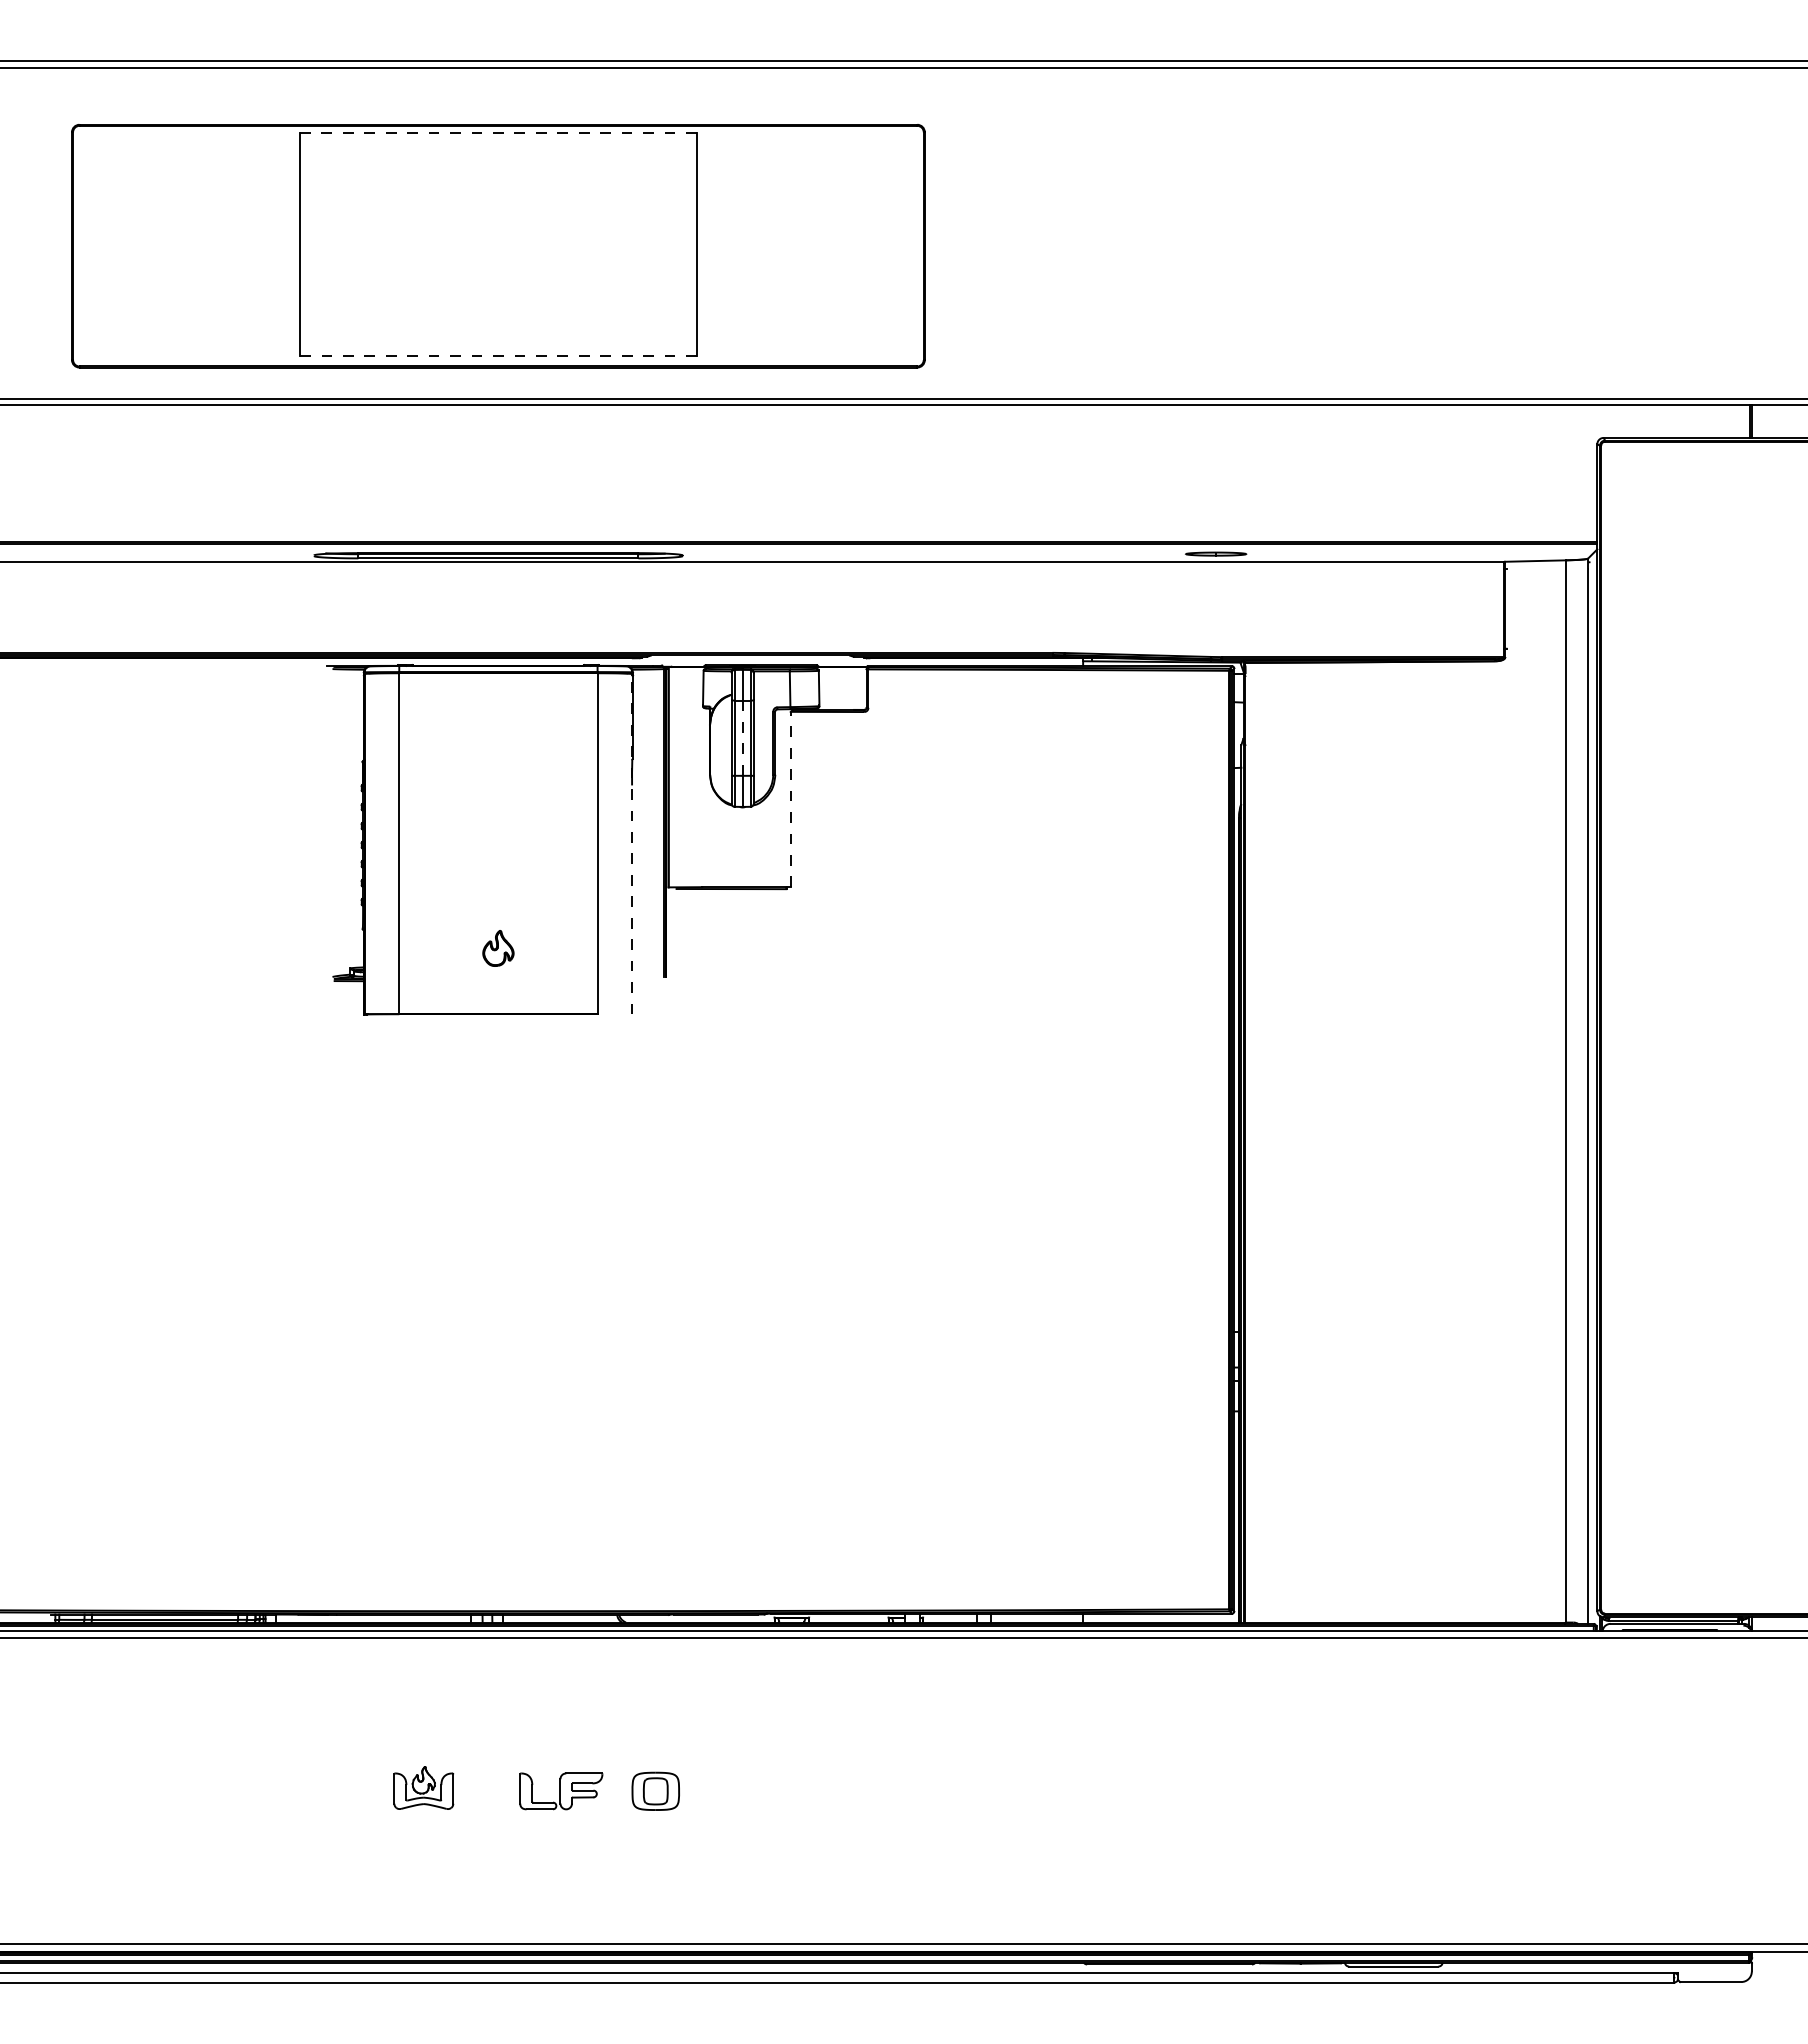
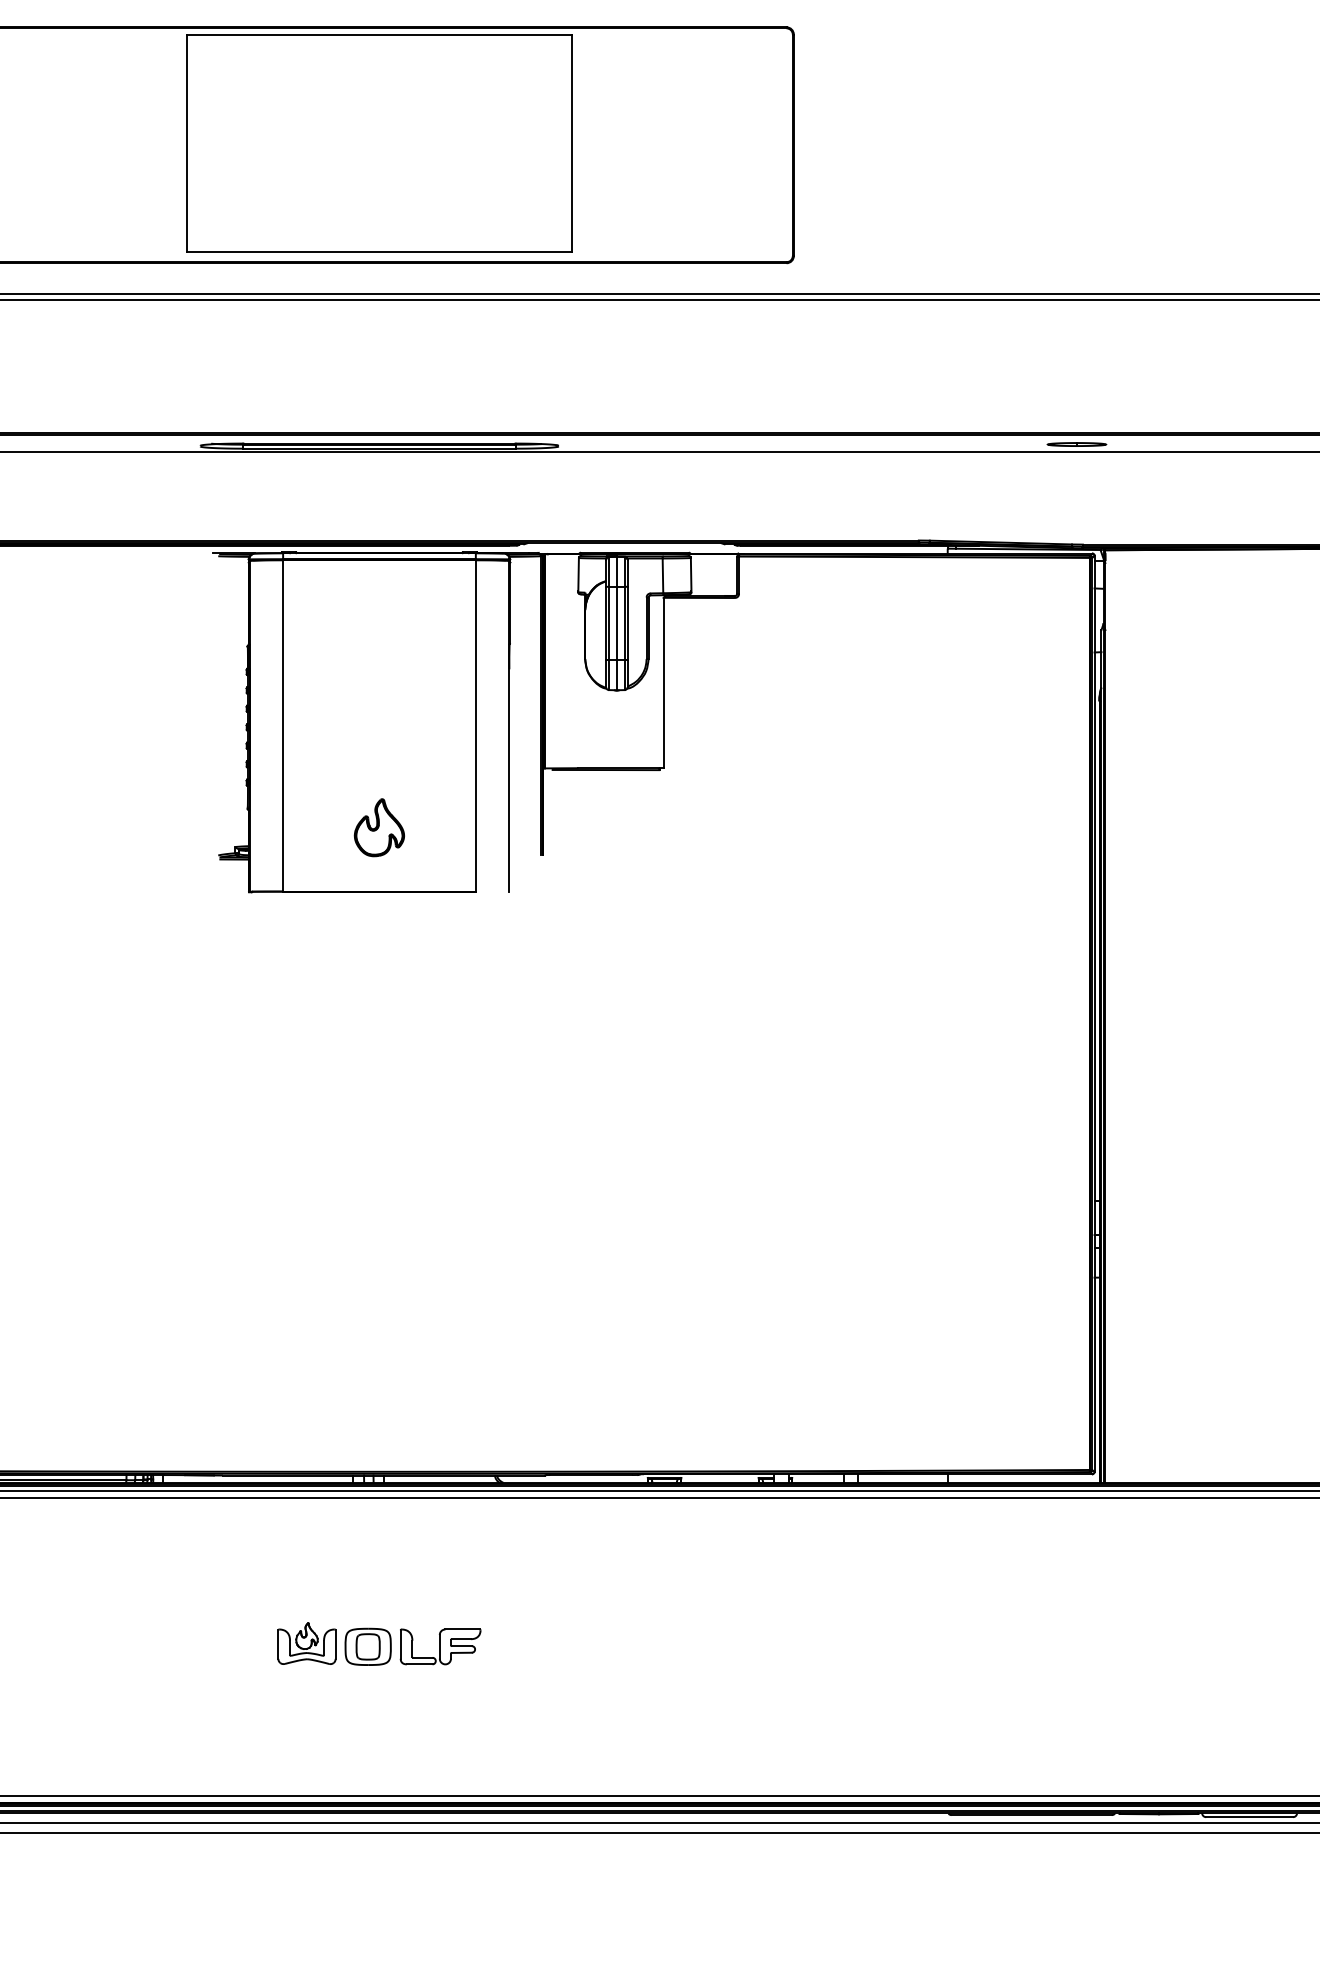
line: (498, 132) -> (379, 34), dashed -> solid
line: (497, 356) -> (378, 252), dashed -> solid
line: (742, 738) -> (616, 623), dashed -> solid
line: (790, 799) -> (663, 683), dashed -> solid
line: (631, 843) -> (508, 725), dashed -> solid
part: (498, 948) -> (379, 827), size x1.67
part: (655, 1790) -> (367, 1646), moved

